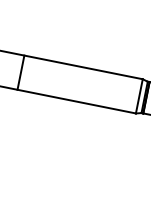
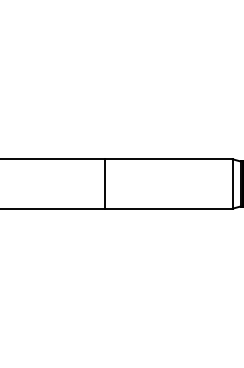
line: (21, 72) -> (104, 183), moved

